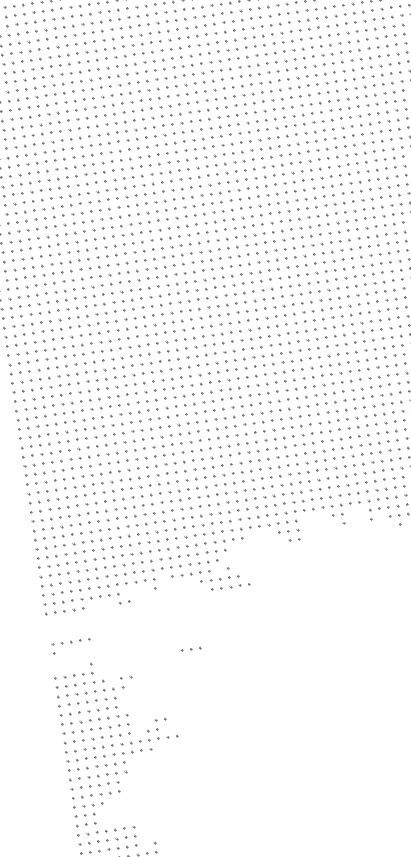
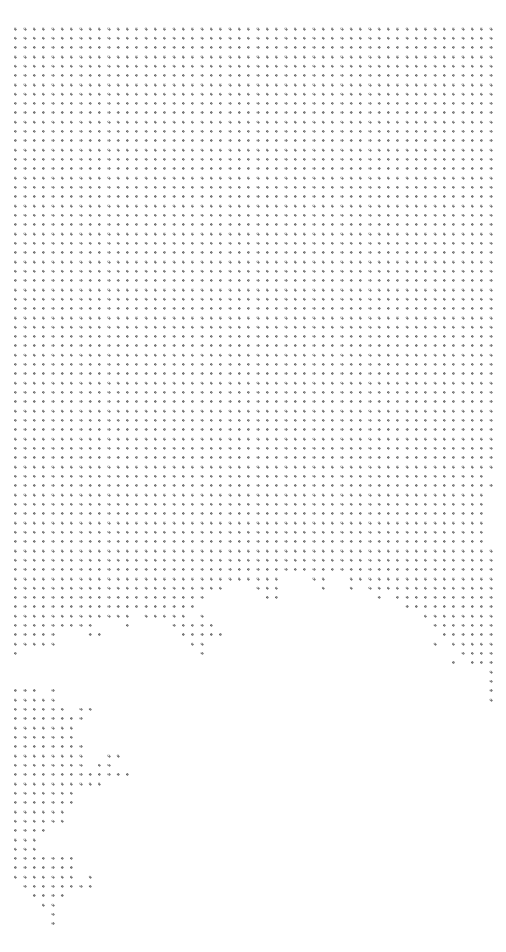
part: (228, 601) -> (197, 648), added
part: (72, 646) -> (34, 648), moved
part: (190, 649) -> (24, 690), moved

